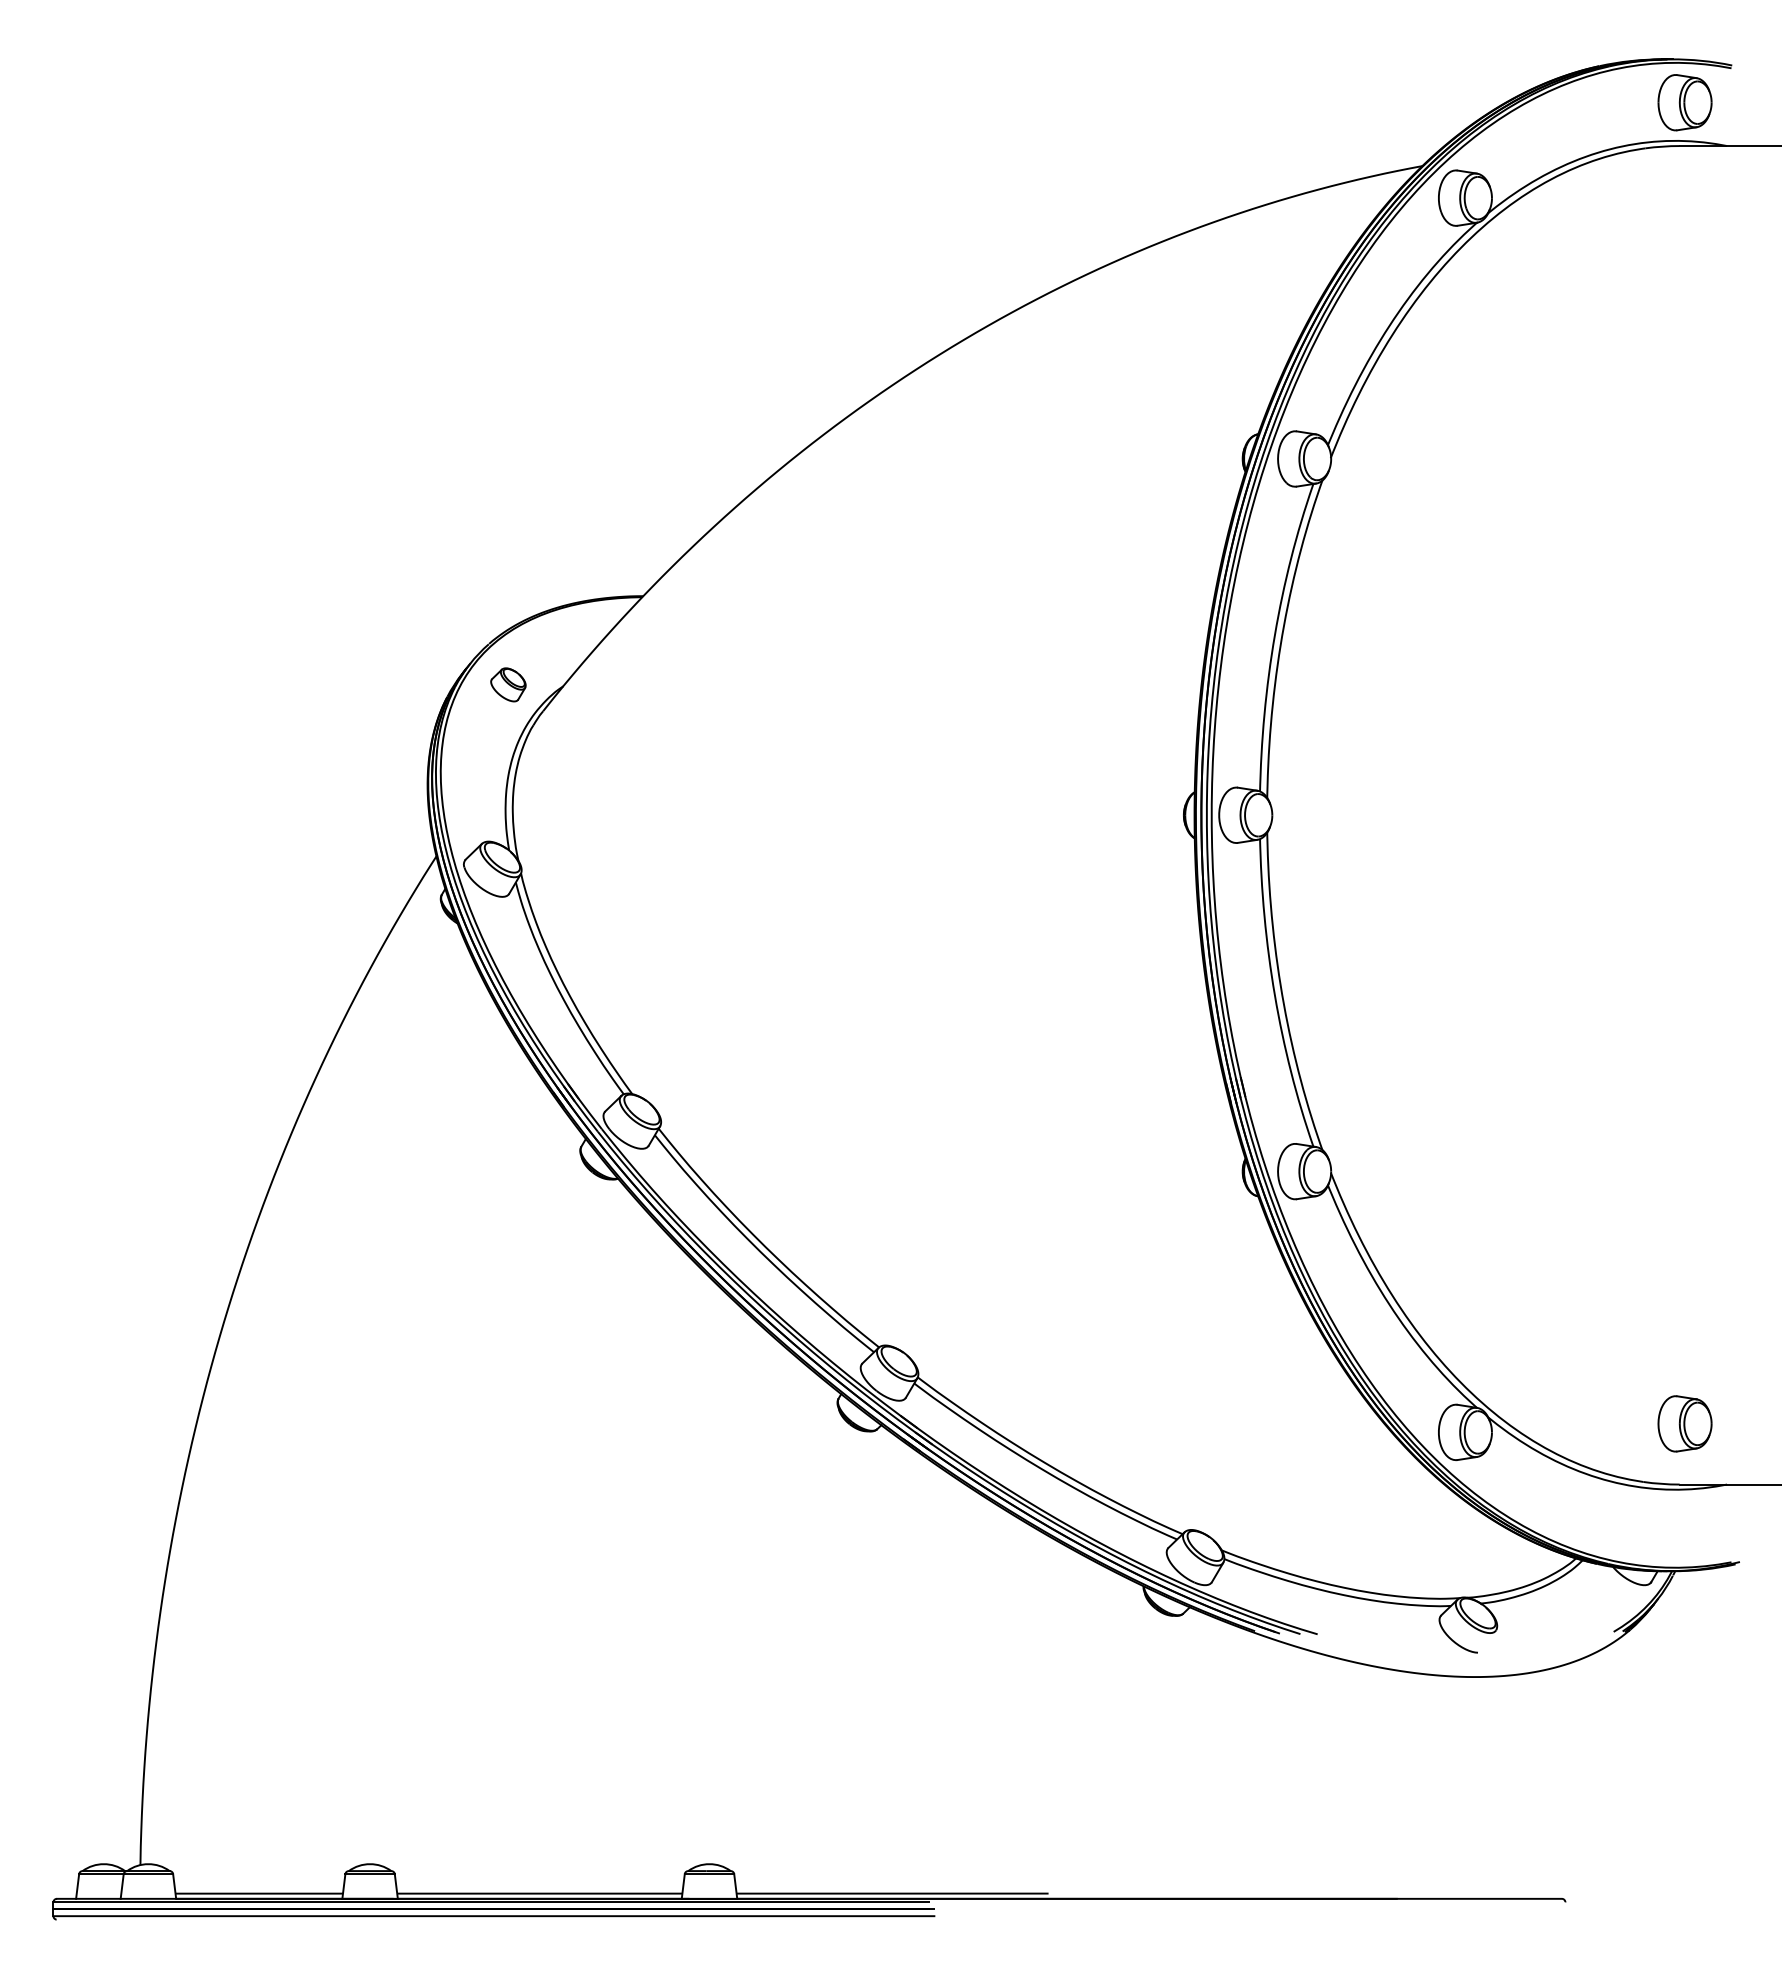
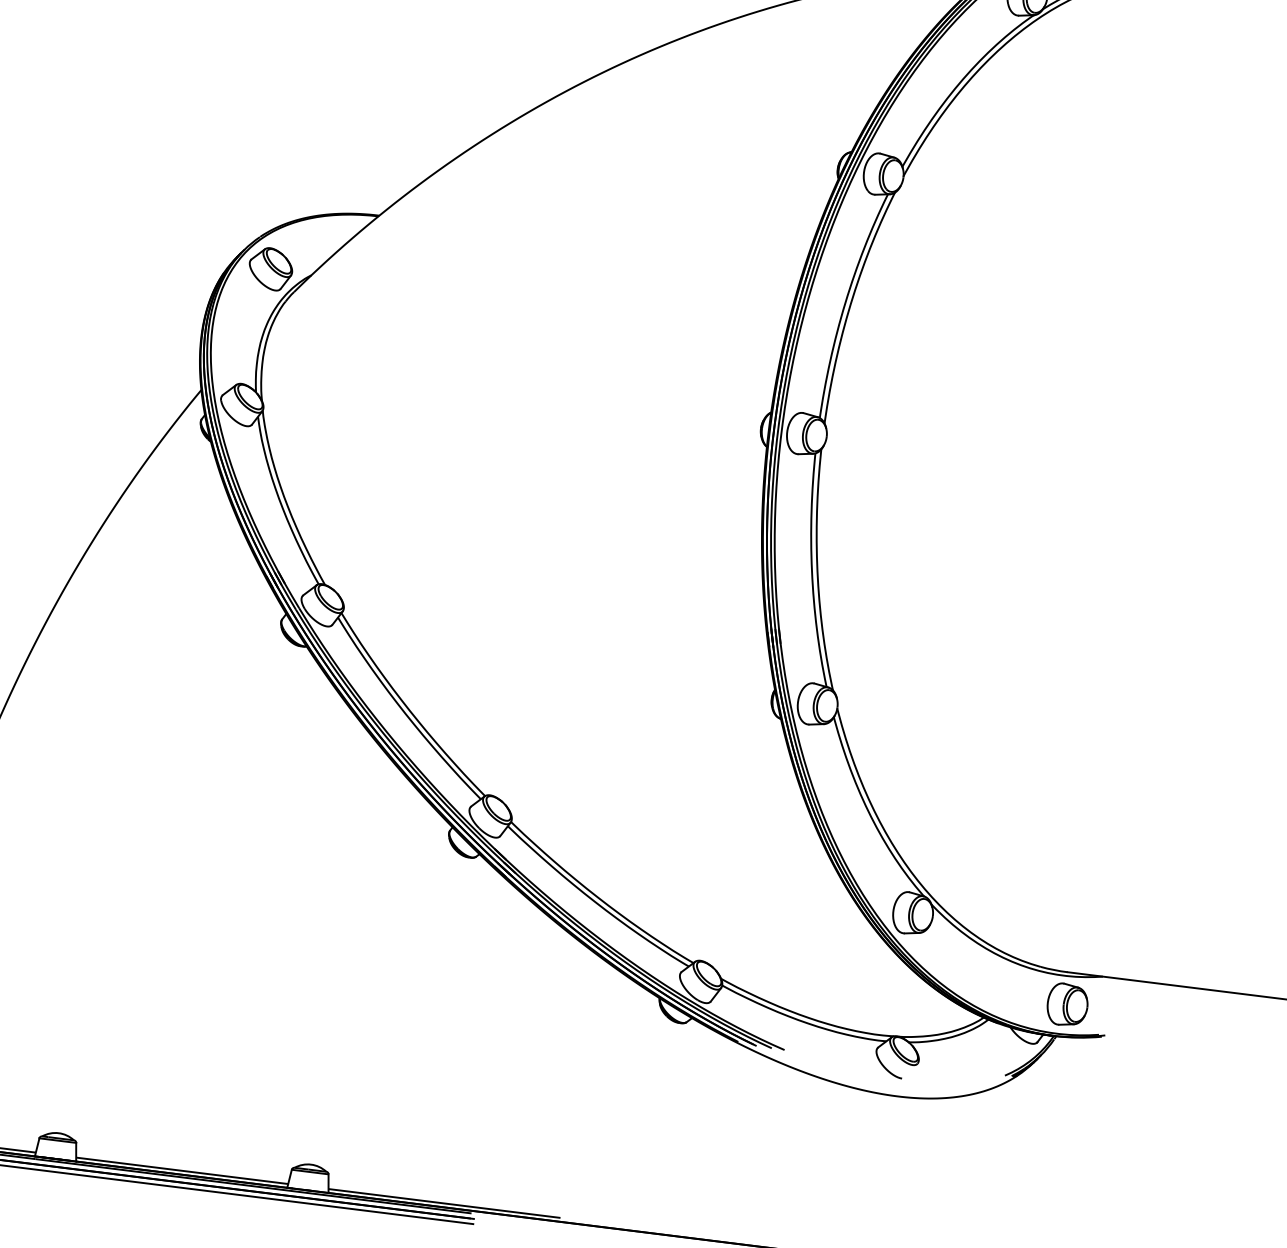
part: (508, 684) -> (270, 268), size x1.67
part: (1684, 1423) -> (1067, 1004), moved

